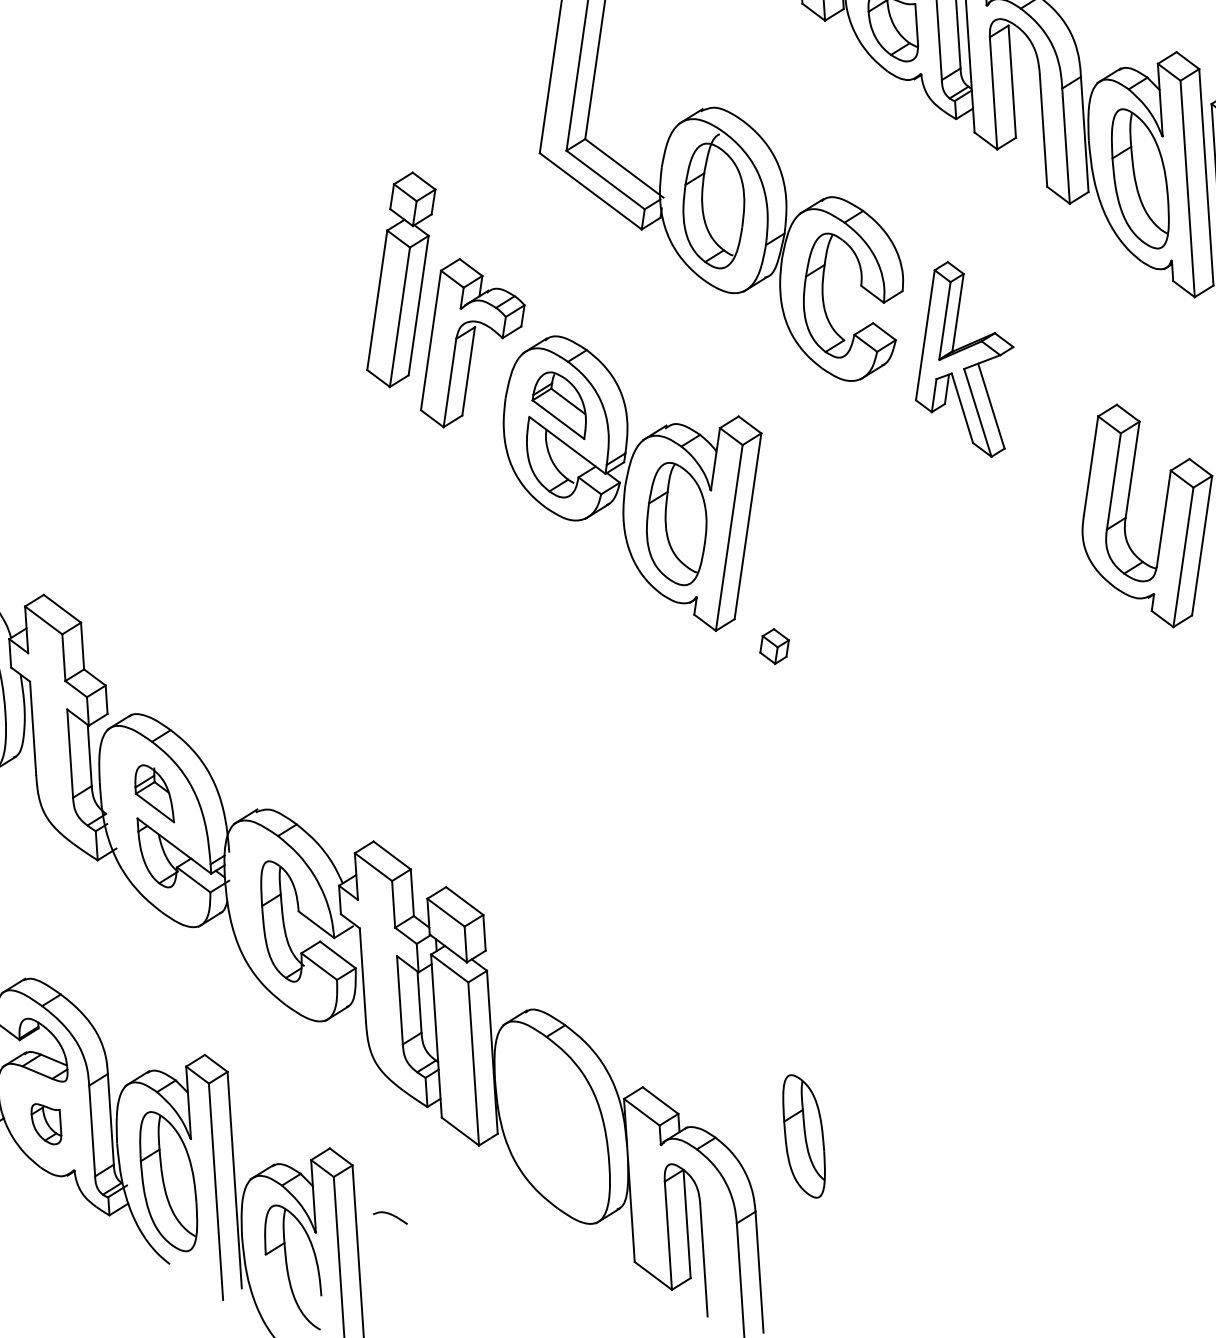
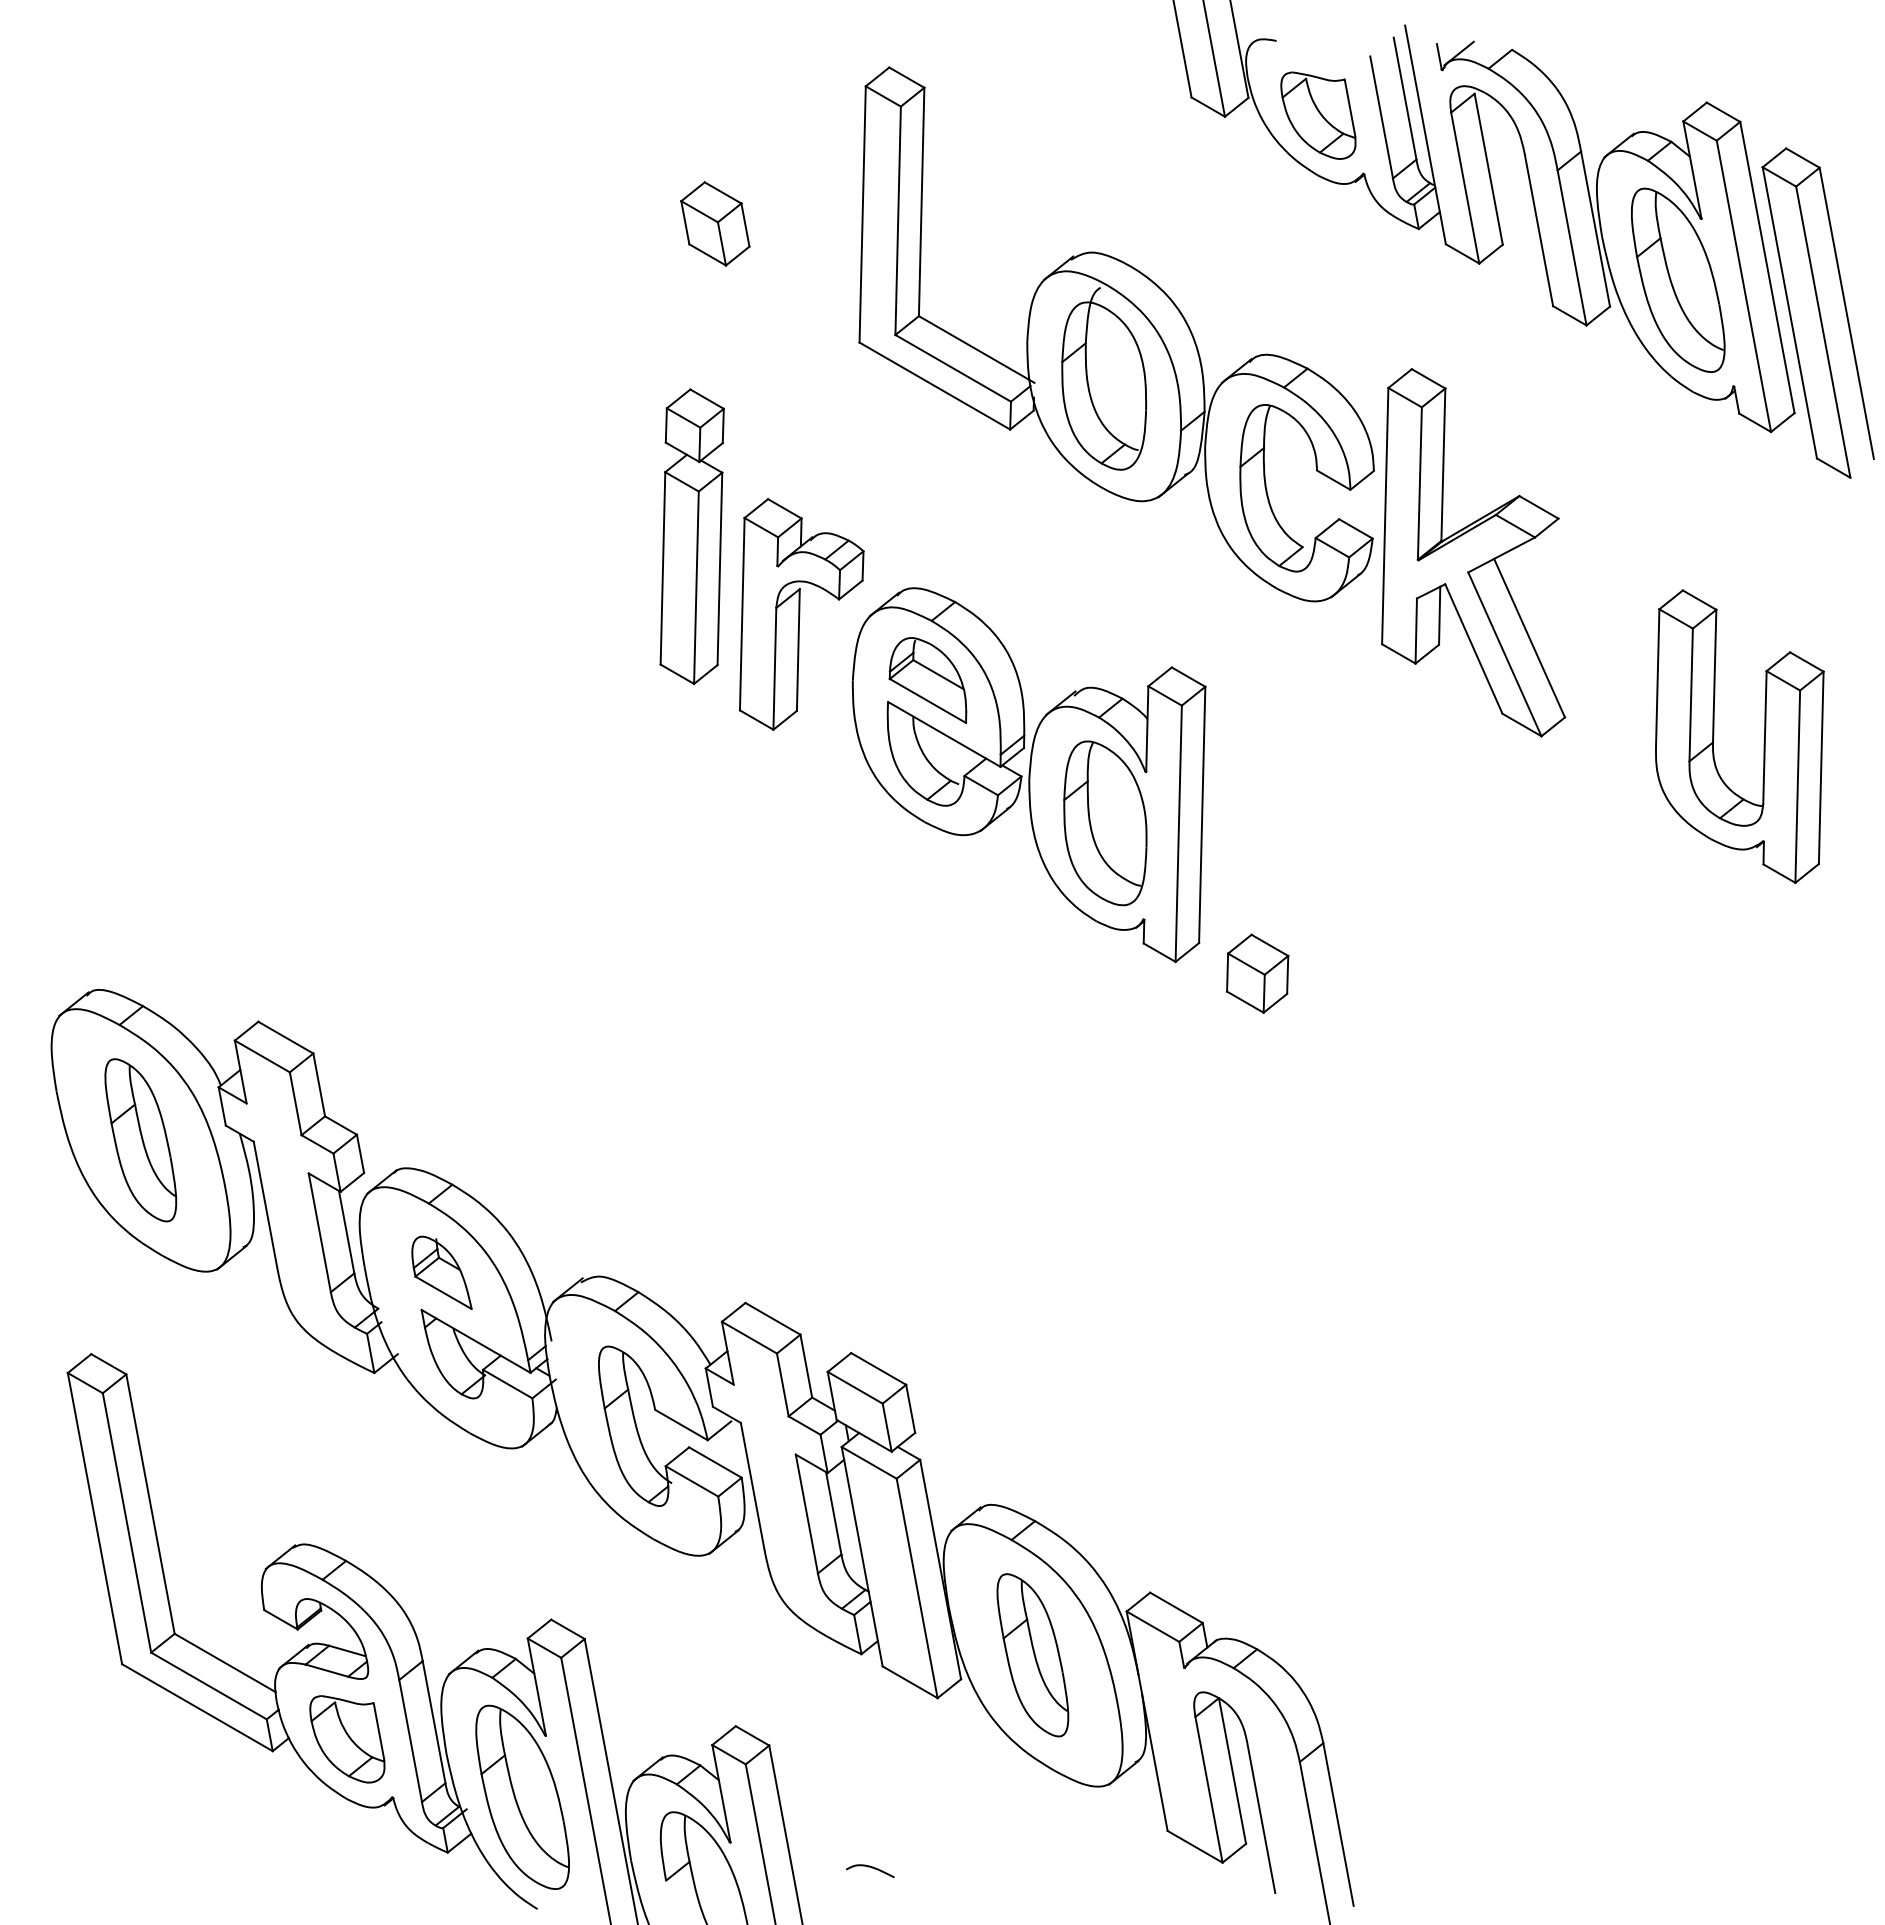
part: (445, 54) -> (715, 223), added
part: (967, 359) -> (1473, 552), size x1.43
part: (774, 646) -> (1257, 973), size x1.67
part: (46, 1124) -> (347, 1739), size x1.67
part: (803, 1136) -> (1032, 1655), moved
curve: (391, 1215) -> (871, 1868), moved

